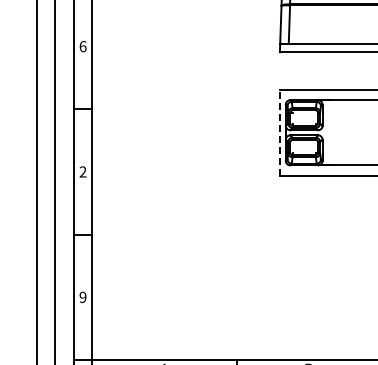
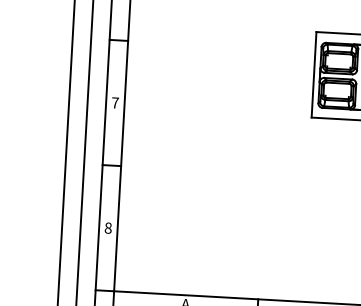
line: (279, 132) -> (313, 74), dashed -> solid
text: (82, 171) -> (114, 102), 2 -> 7
text: (82, 297) -> (107, 228), 9 -> 8

